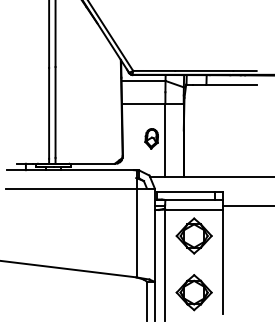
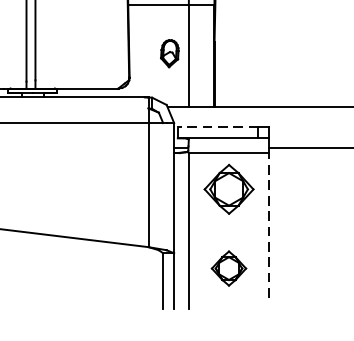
line: (186, 191) -> (218, 127), solid -> dashed
line: (223, 261) -> (270, 224), solid -> dashed
part: (193, 292) -> (228, 268), size x0.7

